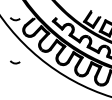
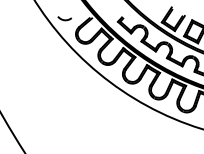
arc: (15, 62) -> (64, 80), removed

